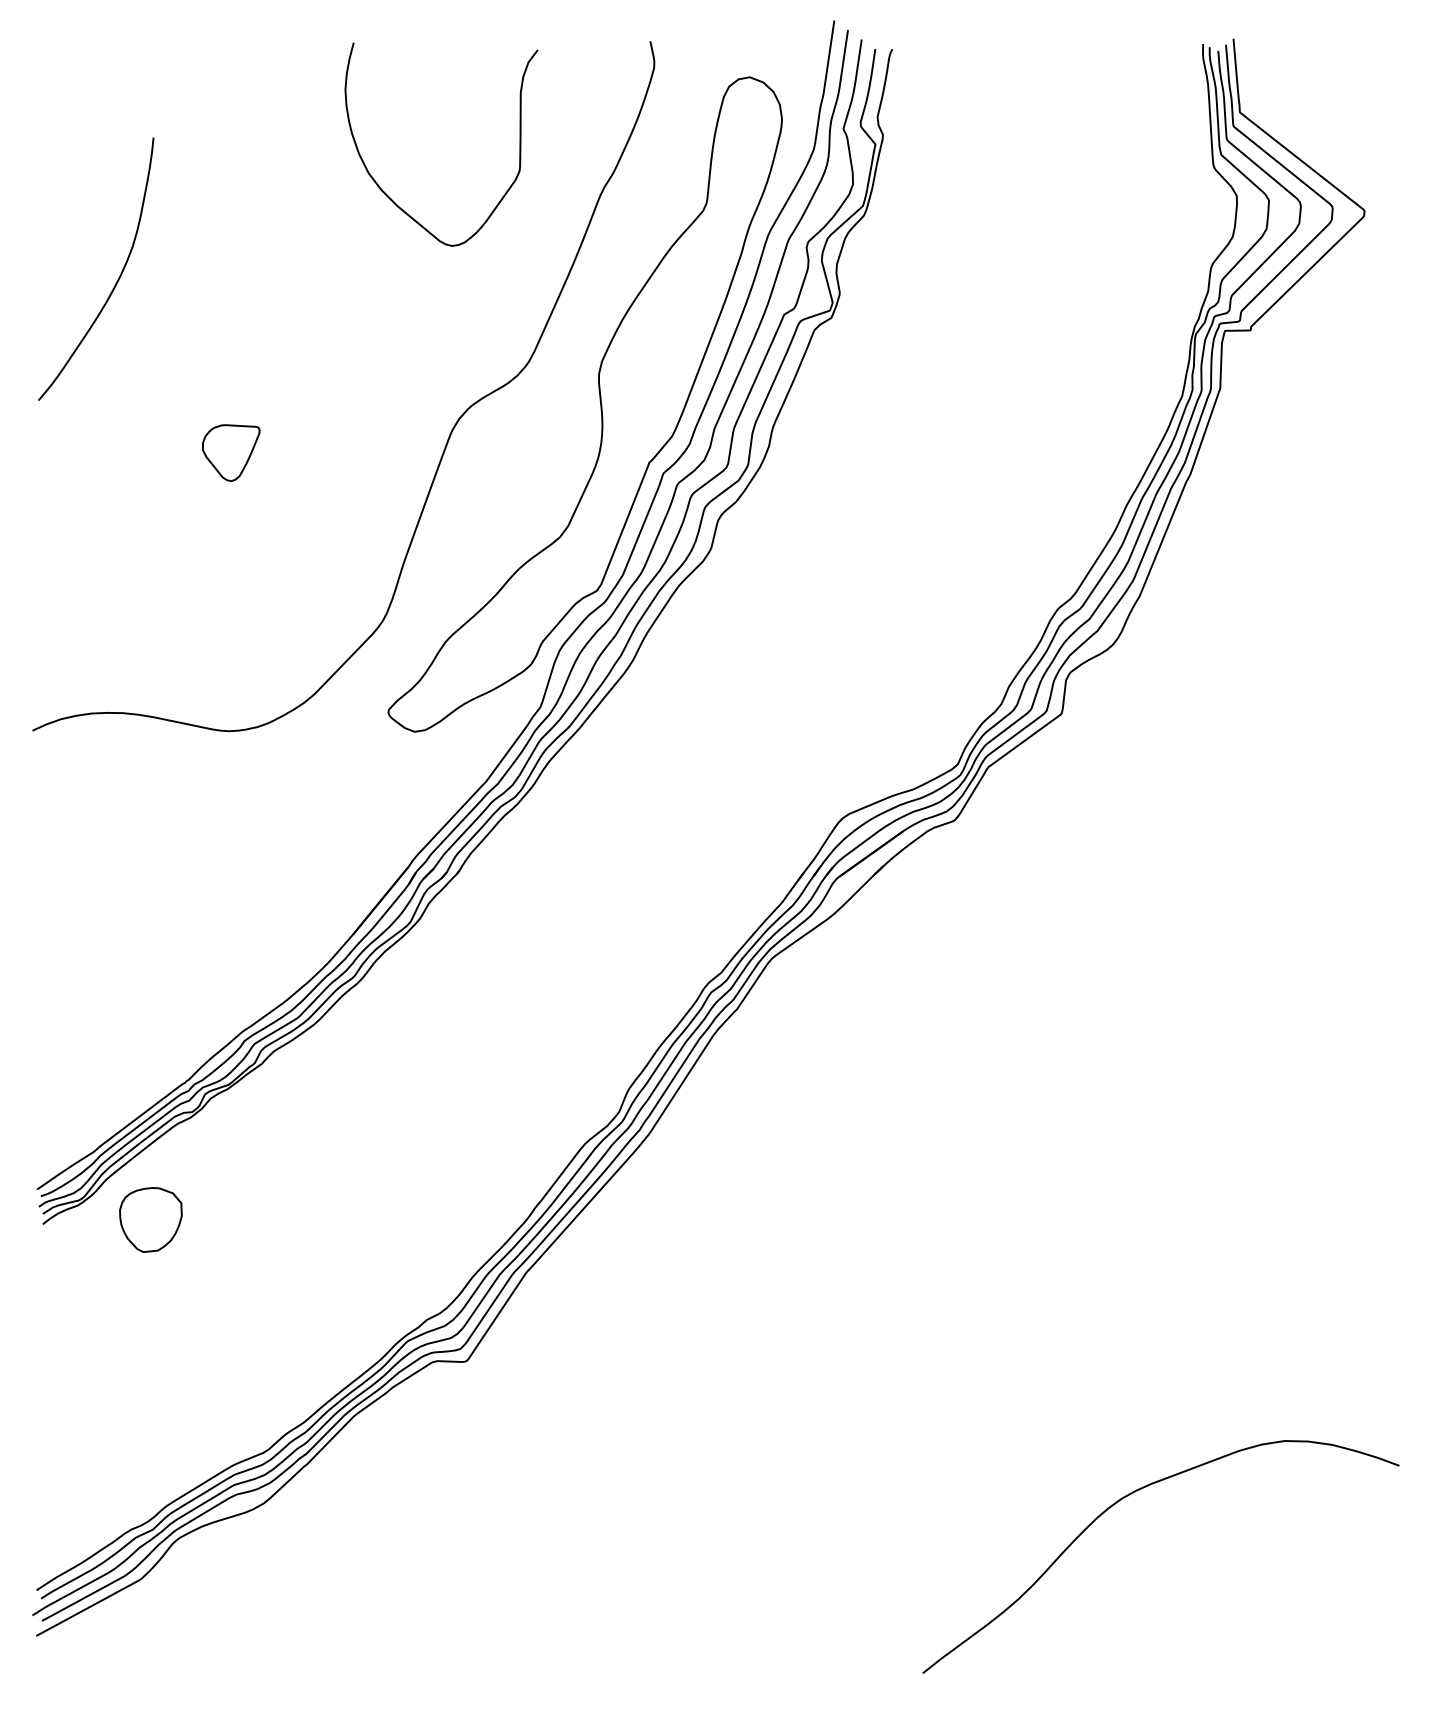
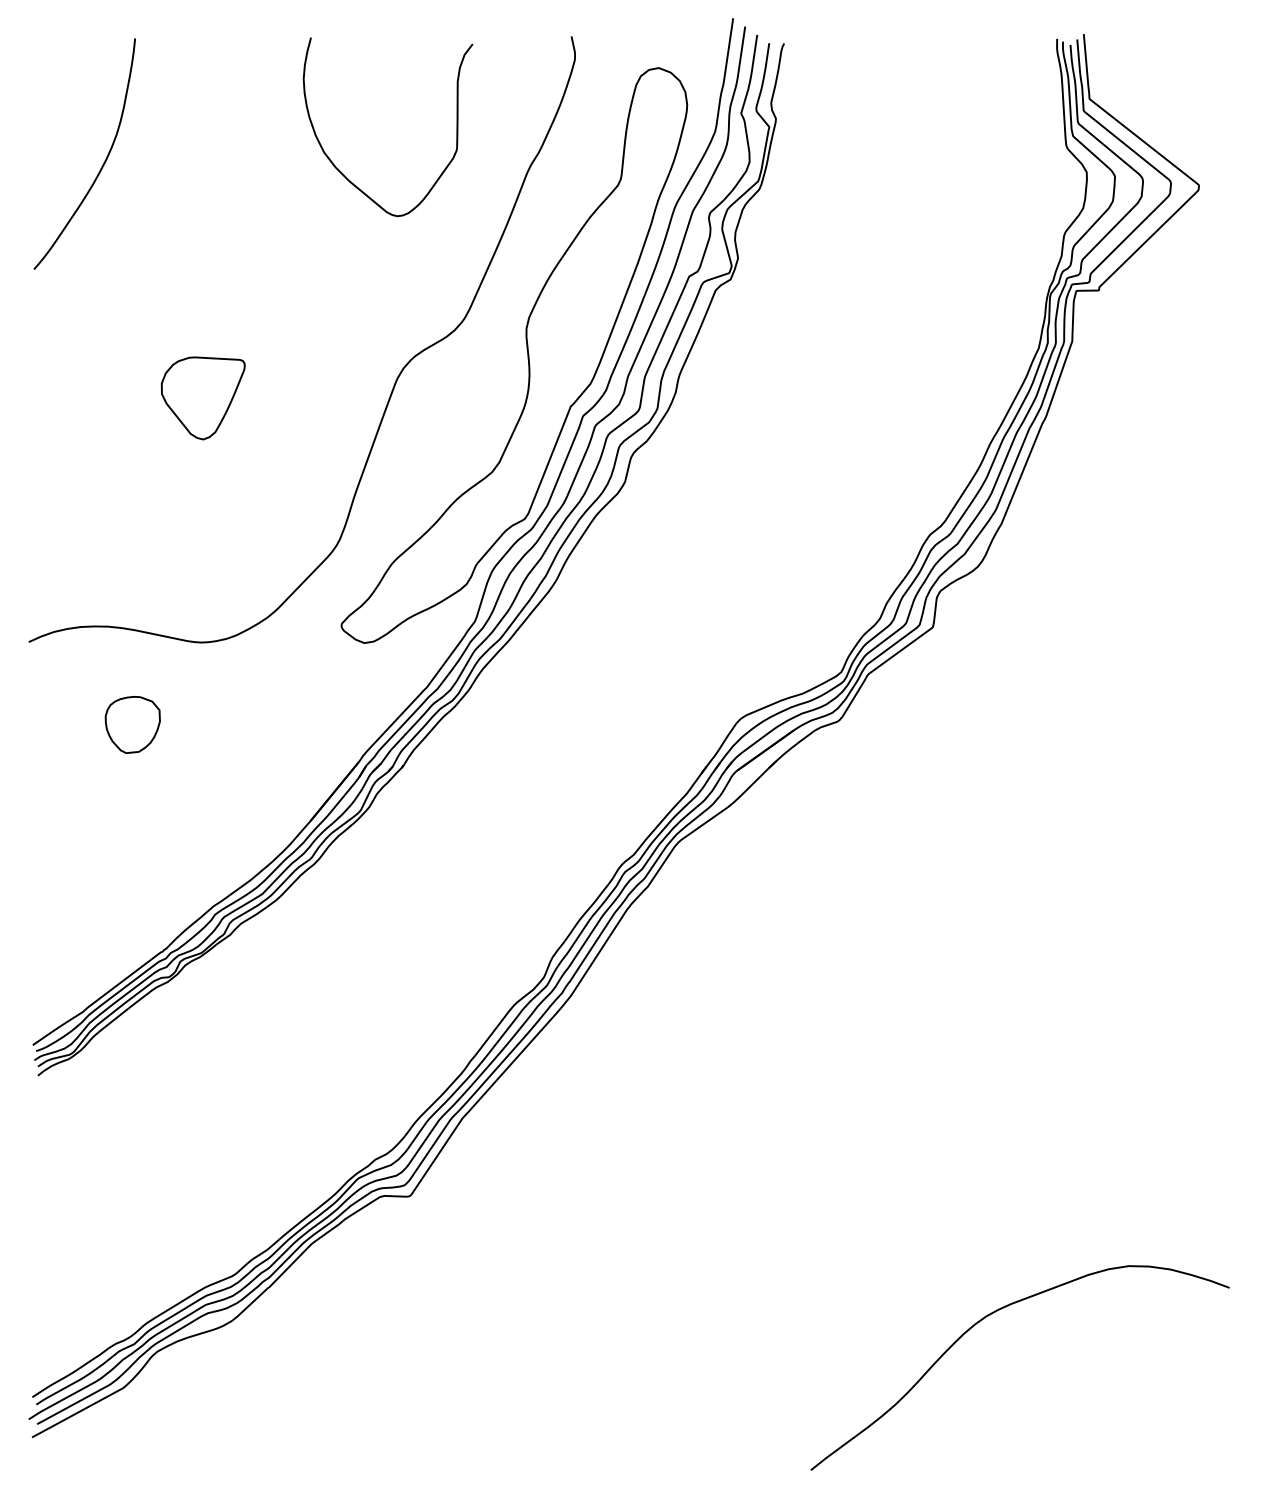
curve: (117, 279) -> (103, 163), moved
part: (231, 452) -> (203, 397), size x1.67
part: (150, 1219) -> (132, 724), moved

